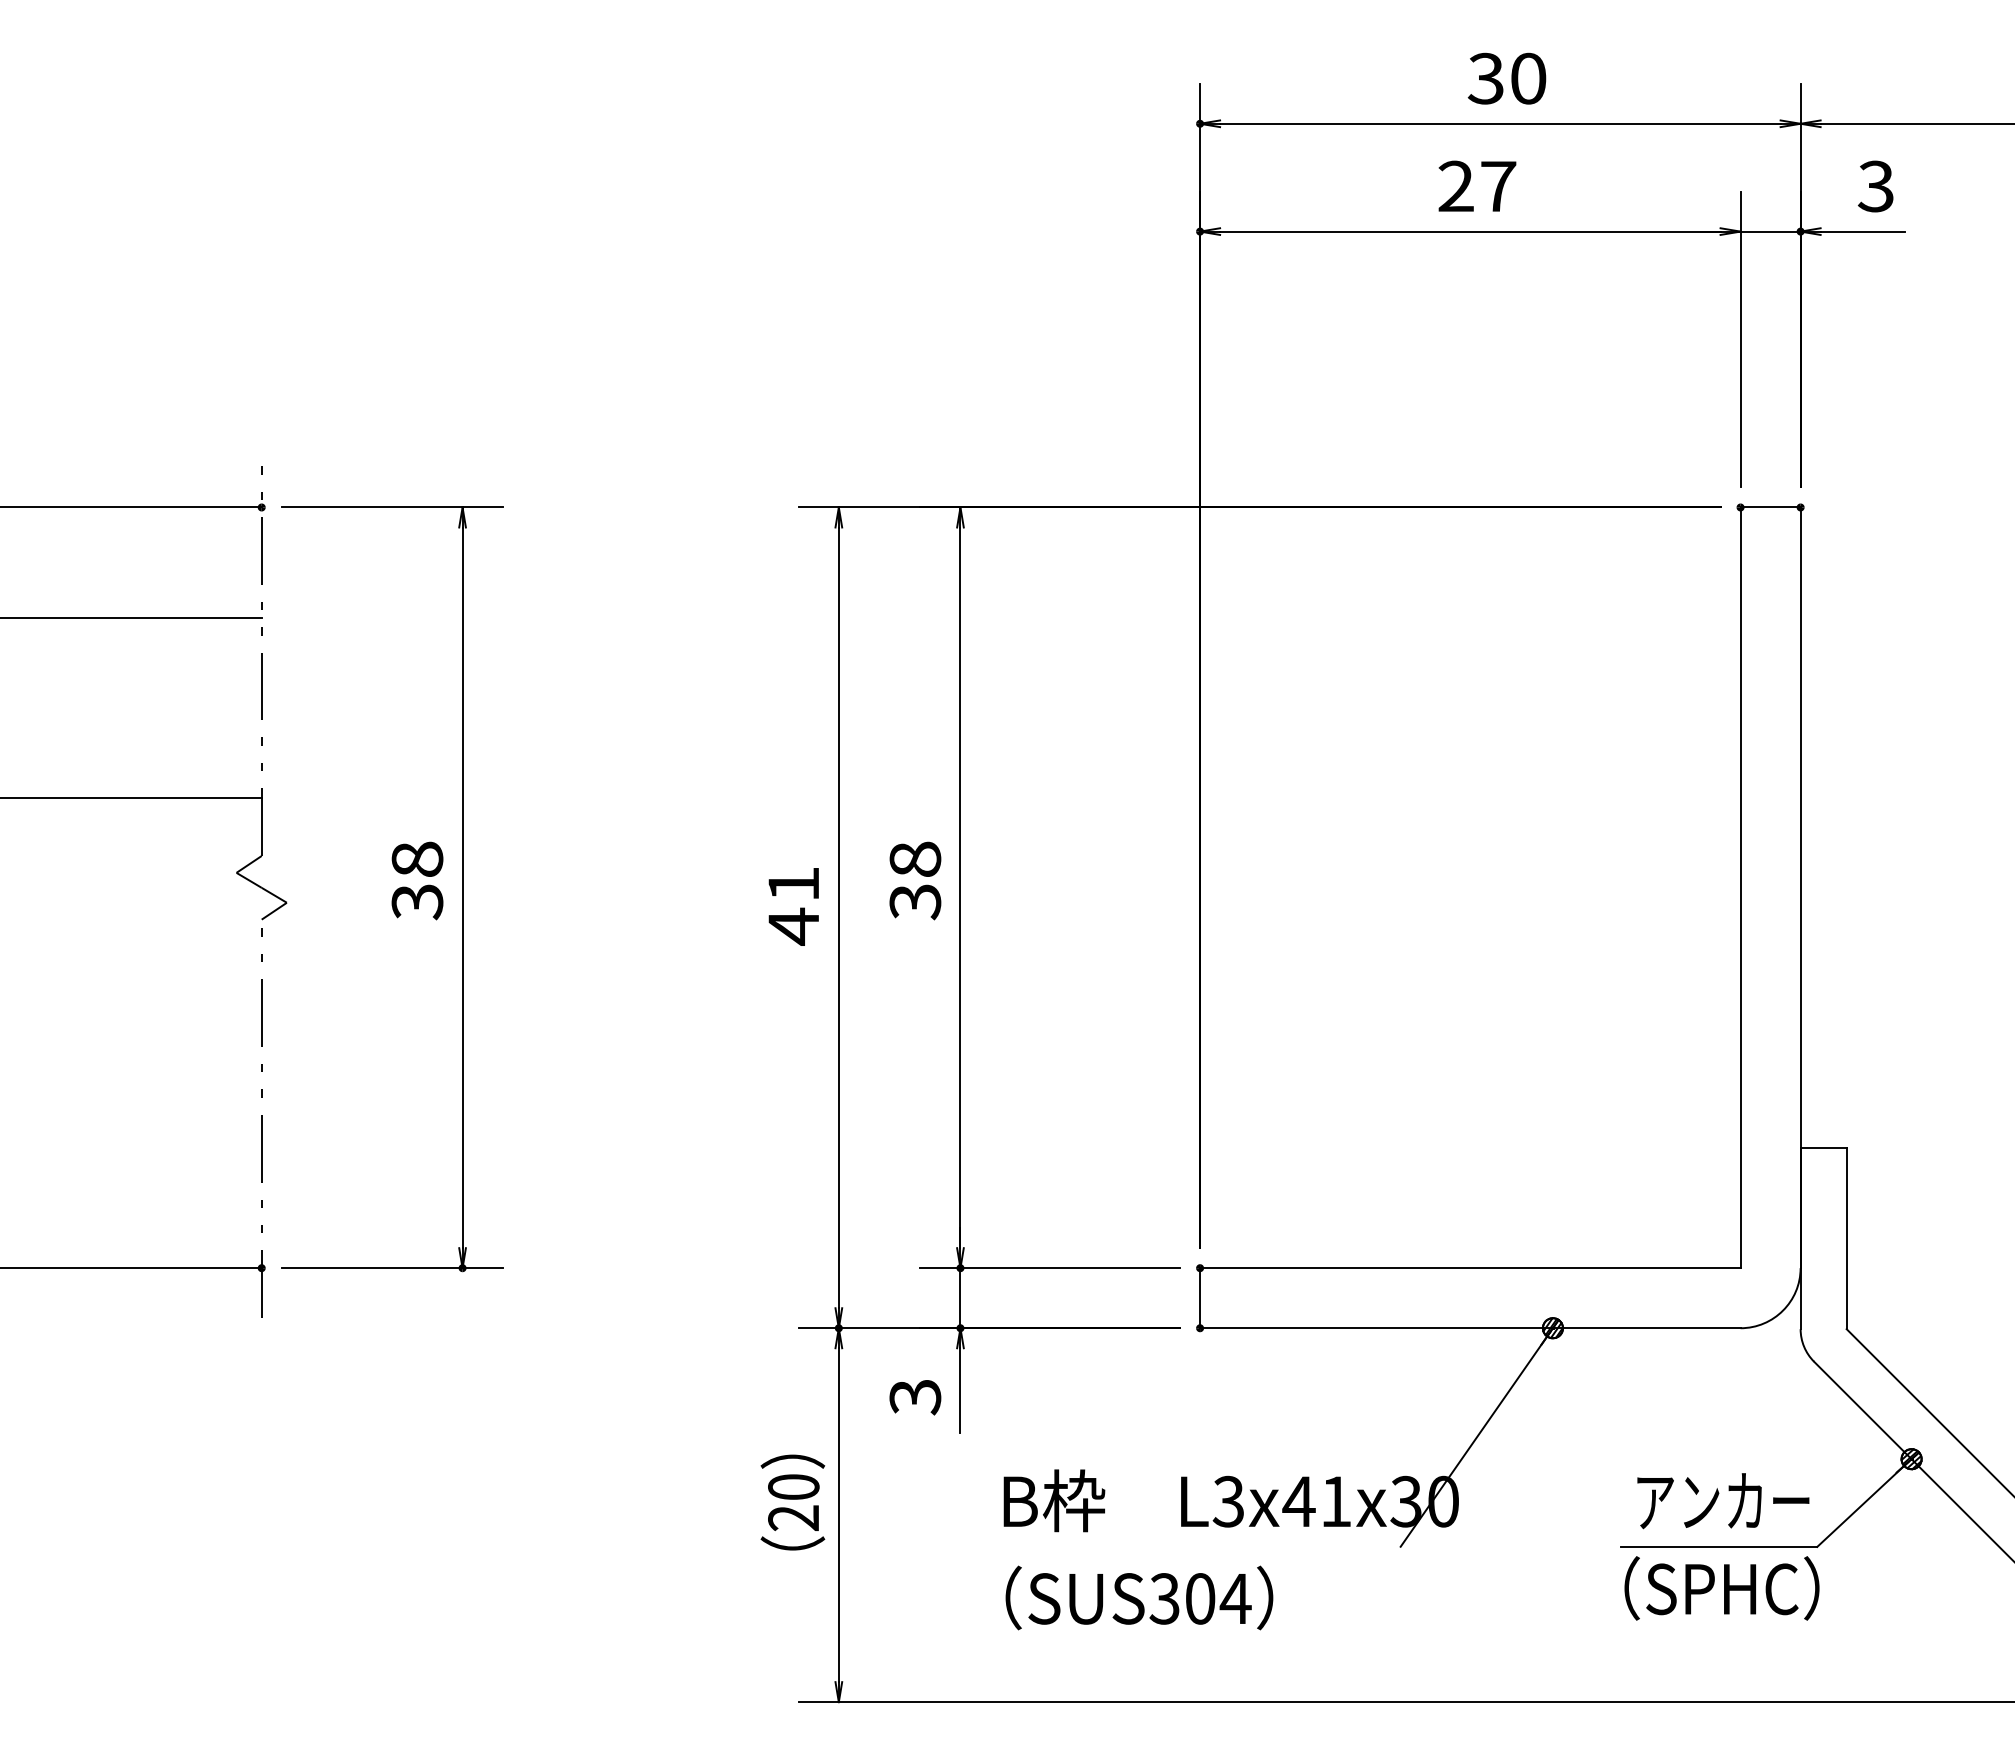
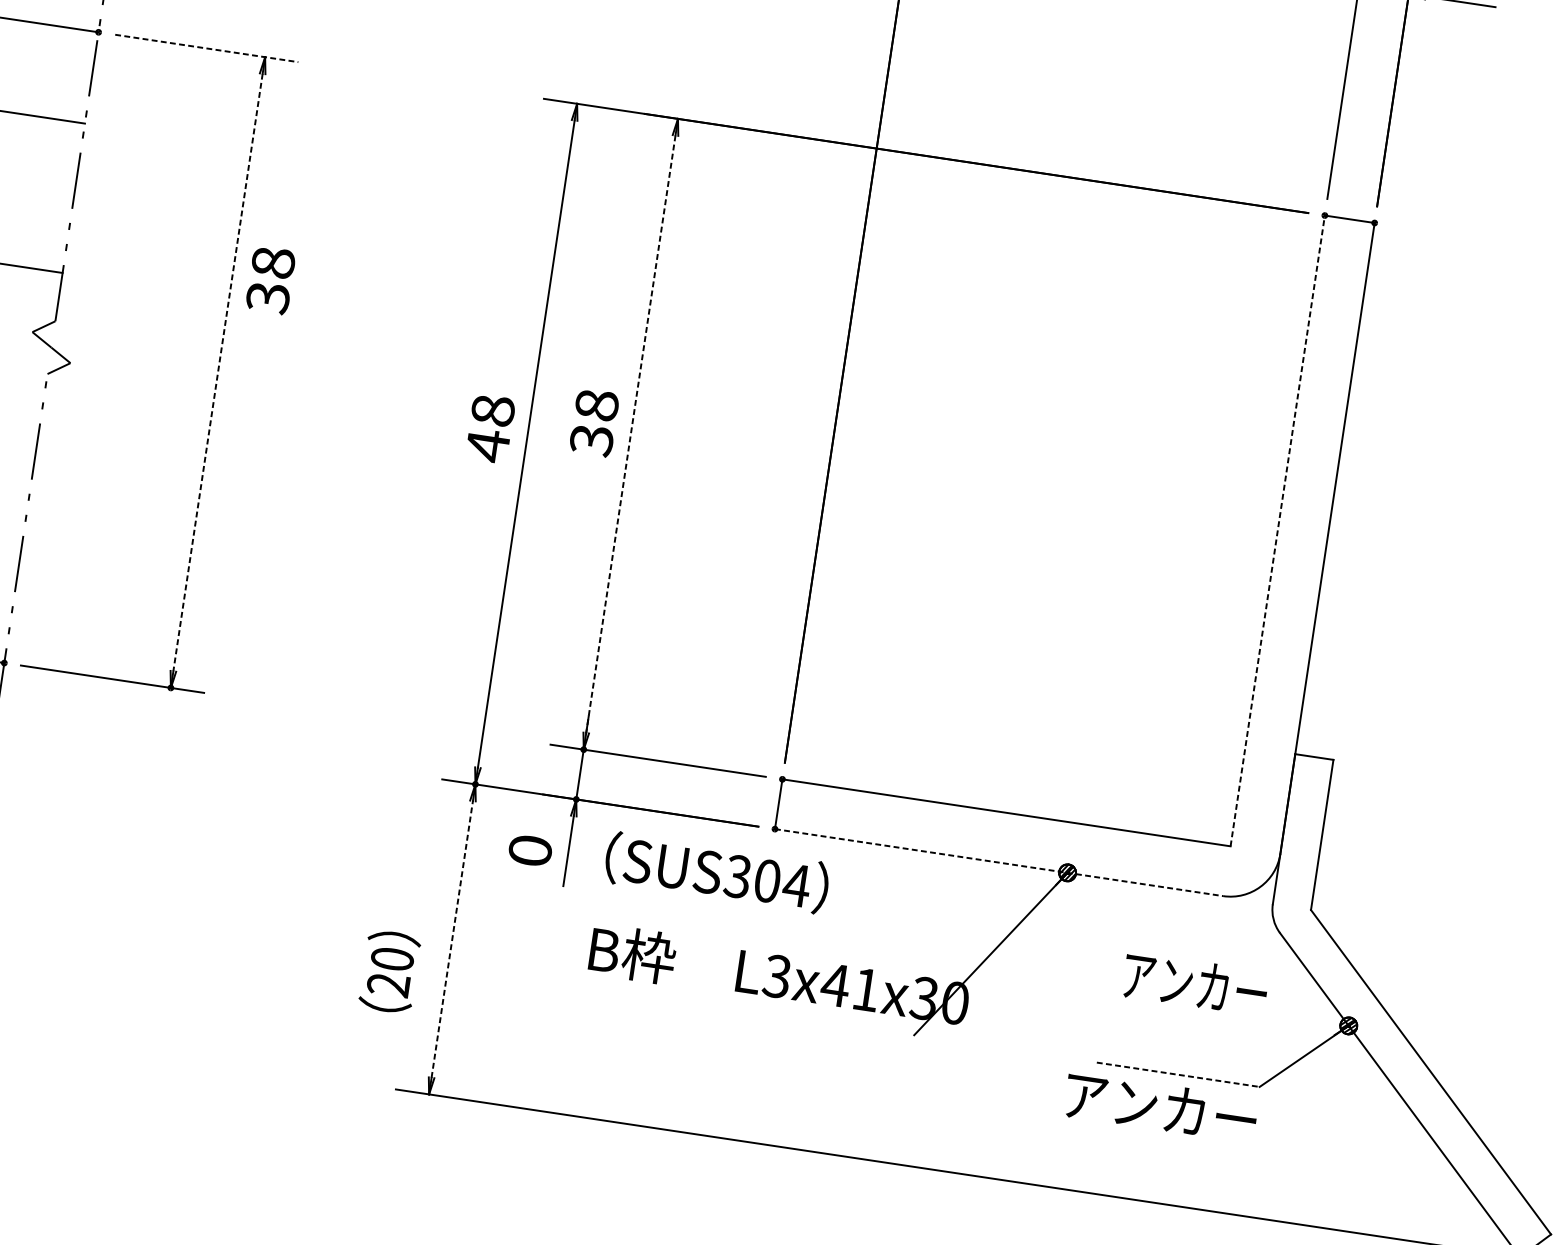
line: (392, 507) -> (207, 48), solid -> dashed
text: (417, 880) -> (270, 280), moved
text: (793, 883) -> (492, 409), 41 -> 48
line: (1740, 887) -> (1277, 530), solid -> dashed
line: (462, 888) -> (217, 373), solid -> dashed
line: (960, 888) -> (630, 434), solid -> dashed
line: (1470, 1328) -> (999, 862), solid -> dashed
text: (915, 1397) -> (530, 851), 3 -> 0
text: (1723, 1501) -> (1195, 984), moved
text: (792, 1502) -> (389, 971), moved
line: (838, 1515) -> (451, 939), solid -> dashed
line: (1719, 1546) -> (1178, 1074), solid -> dashed
text: (1704, 1588) -> (1160, 1107), （SPHC） -> アンカー
text: (1139, 1597) -> (717, 872), moved

